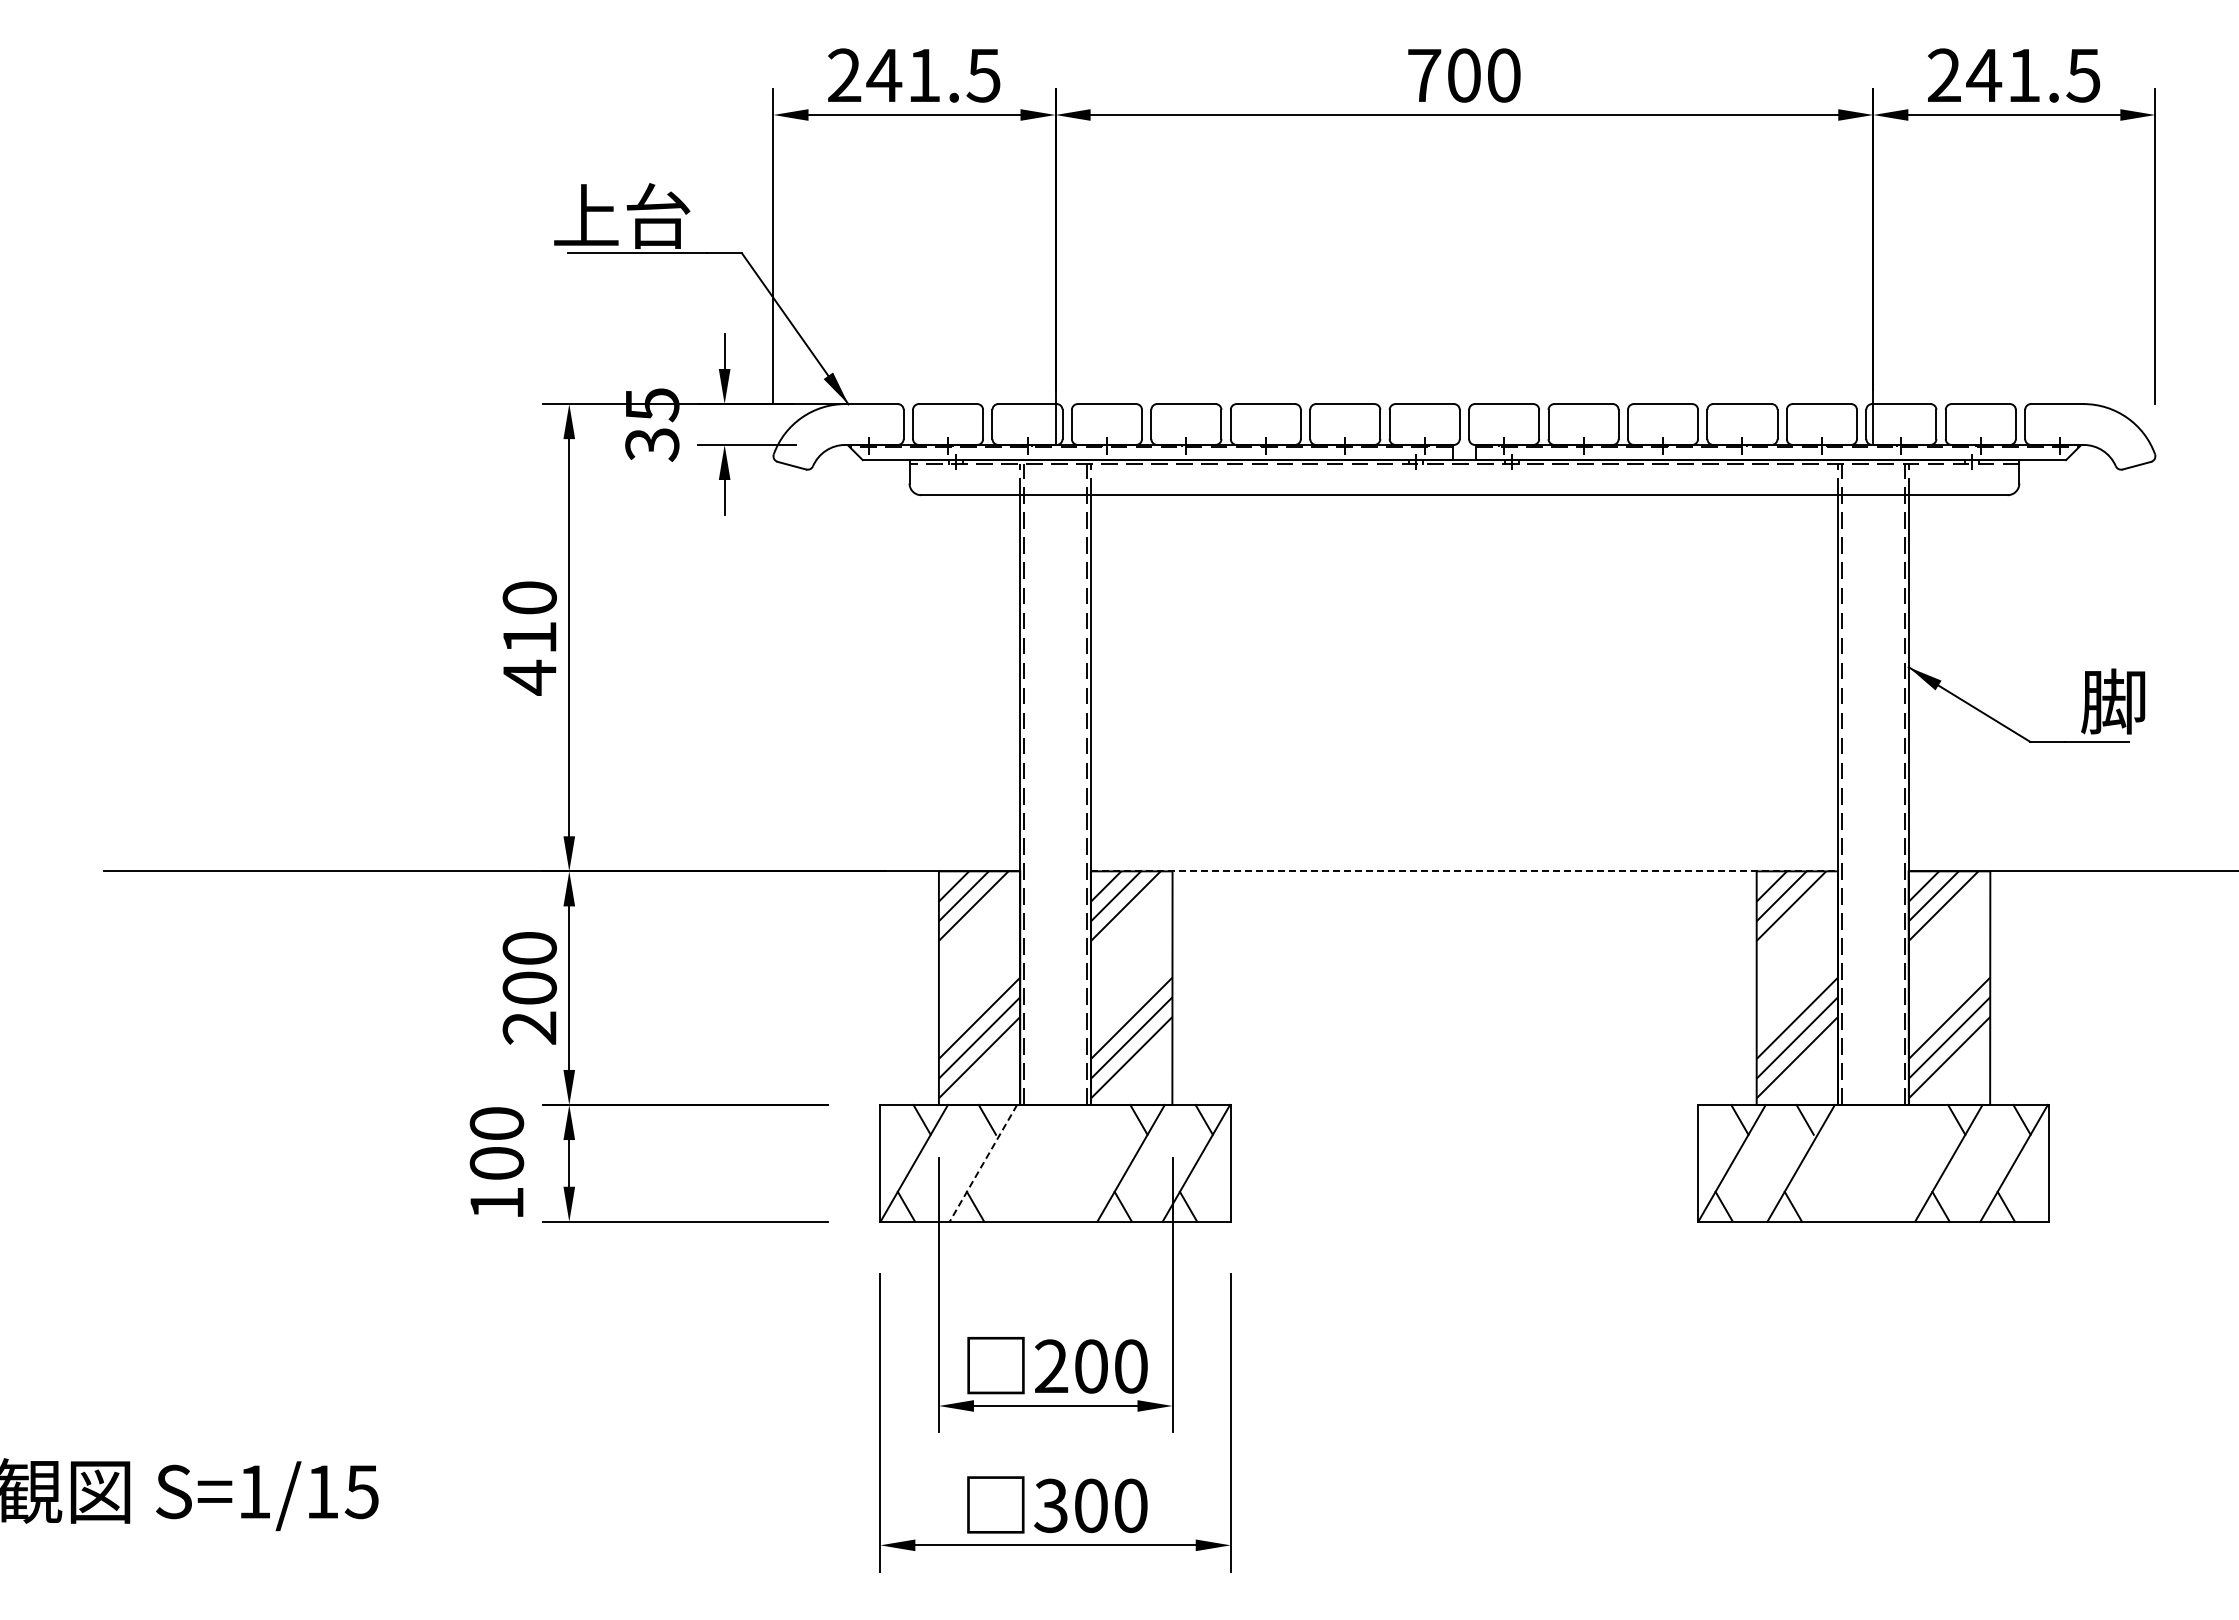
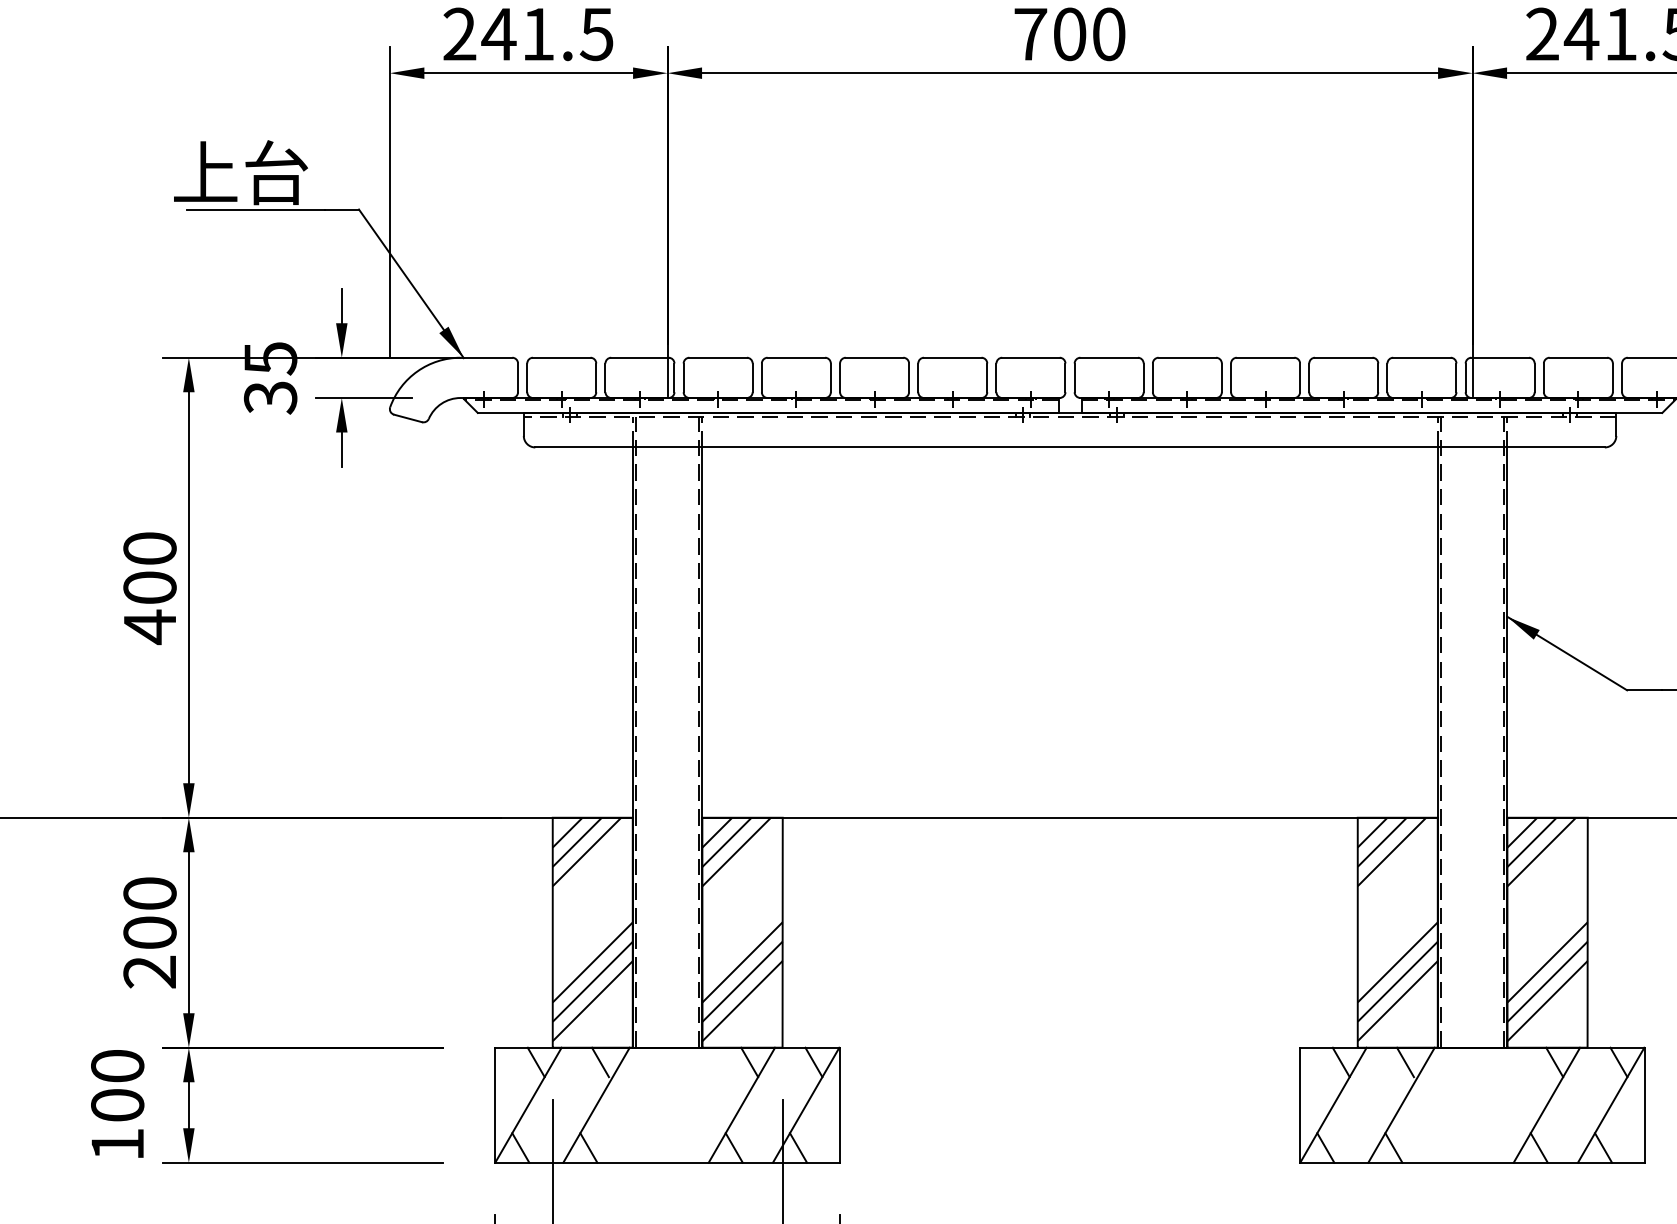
text: (529, 637) -> (149, 587), 410 -> 400
line: (1464, 871) -> (1070, 817), dashed -> solid
line: (983, 1163) -> (596, 1105), dashed -> solid

